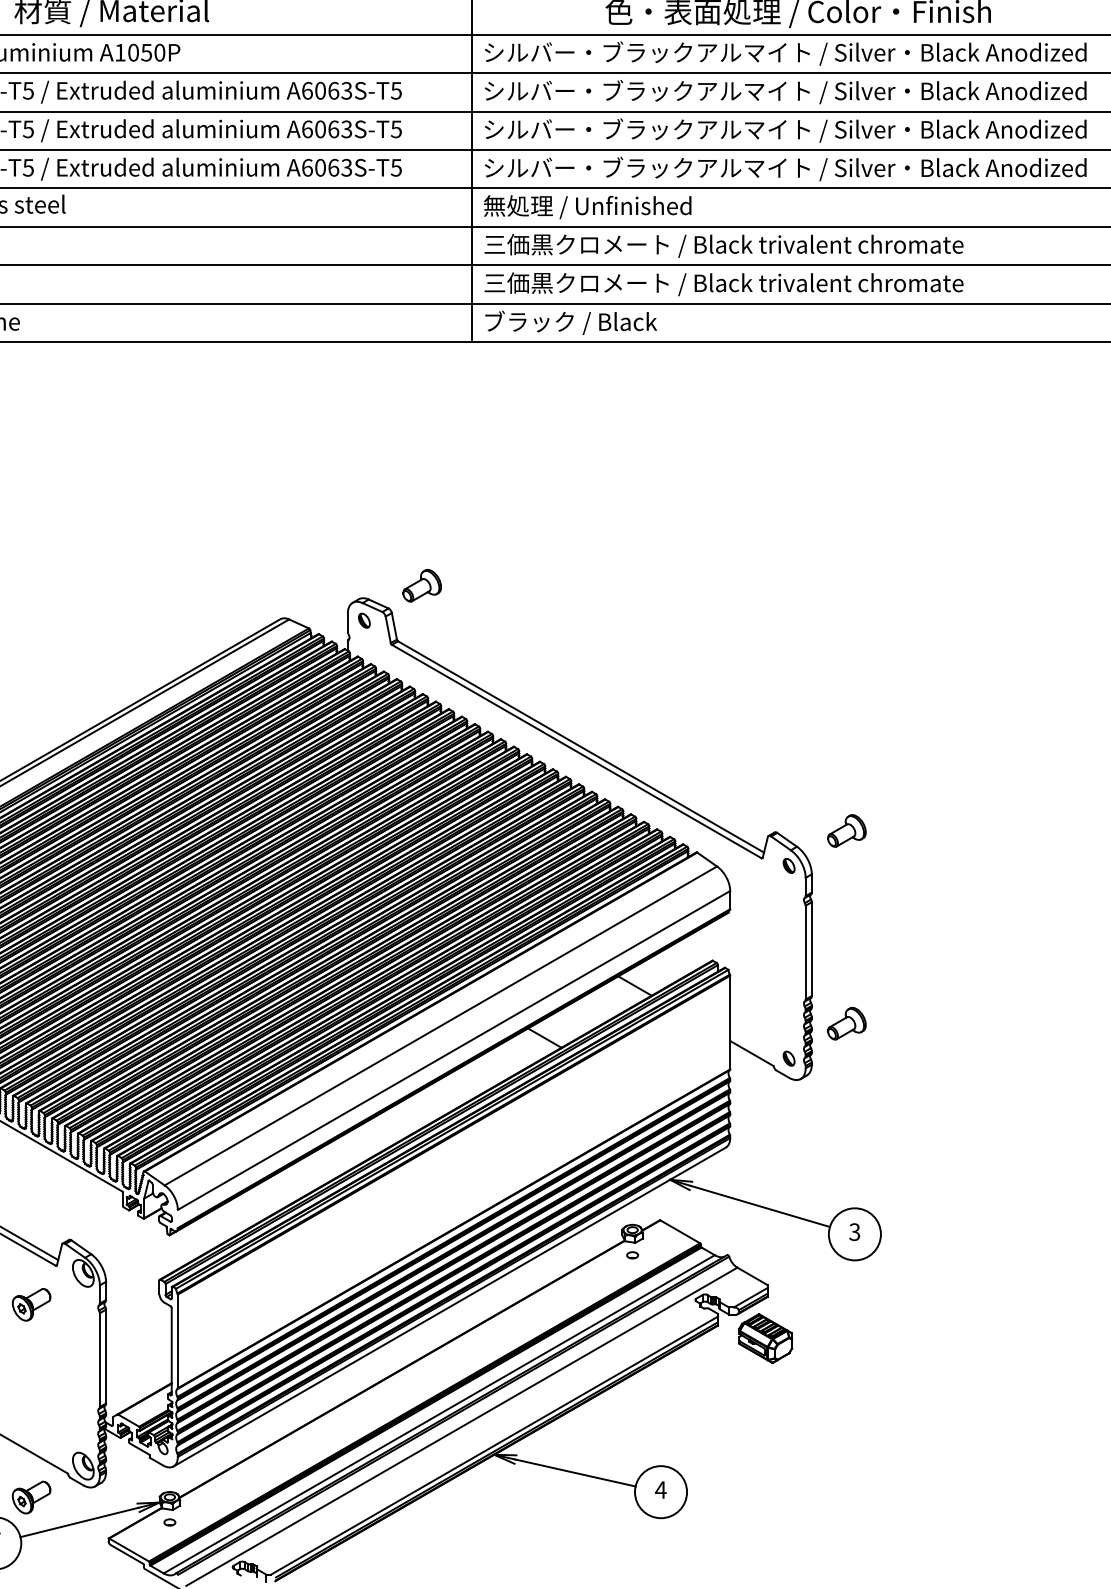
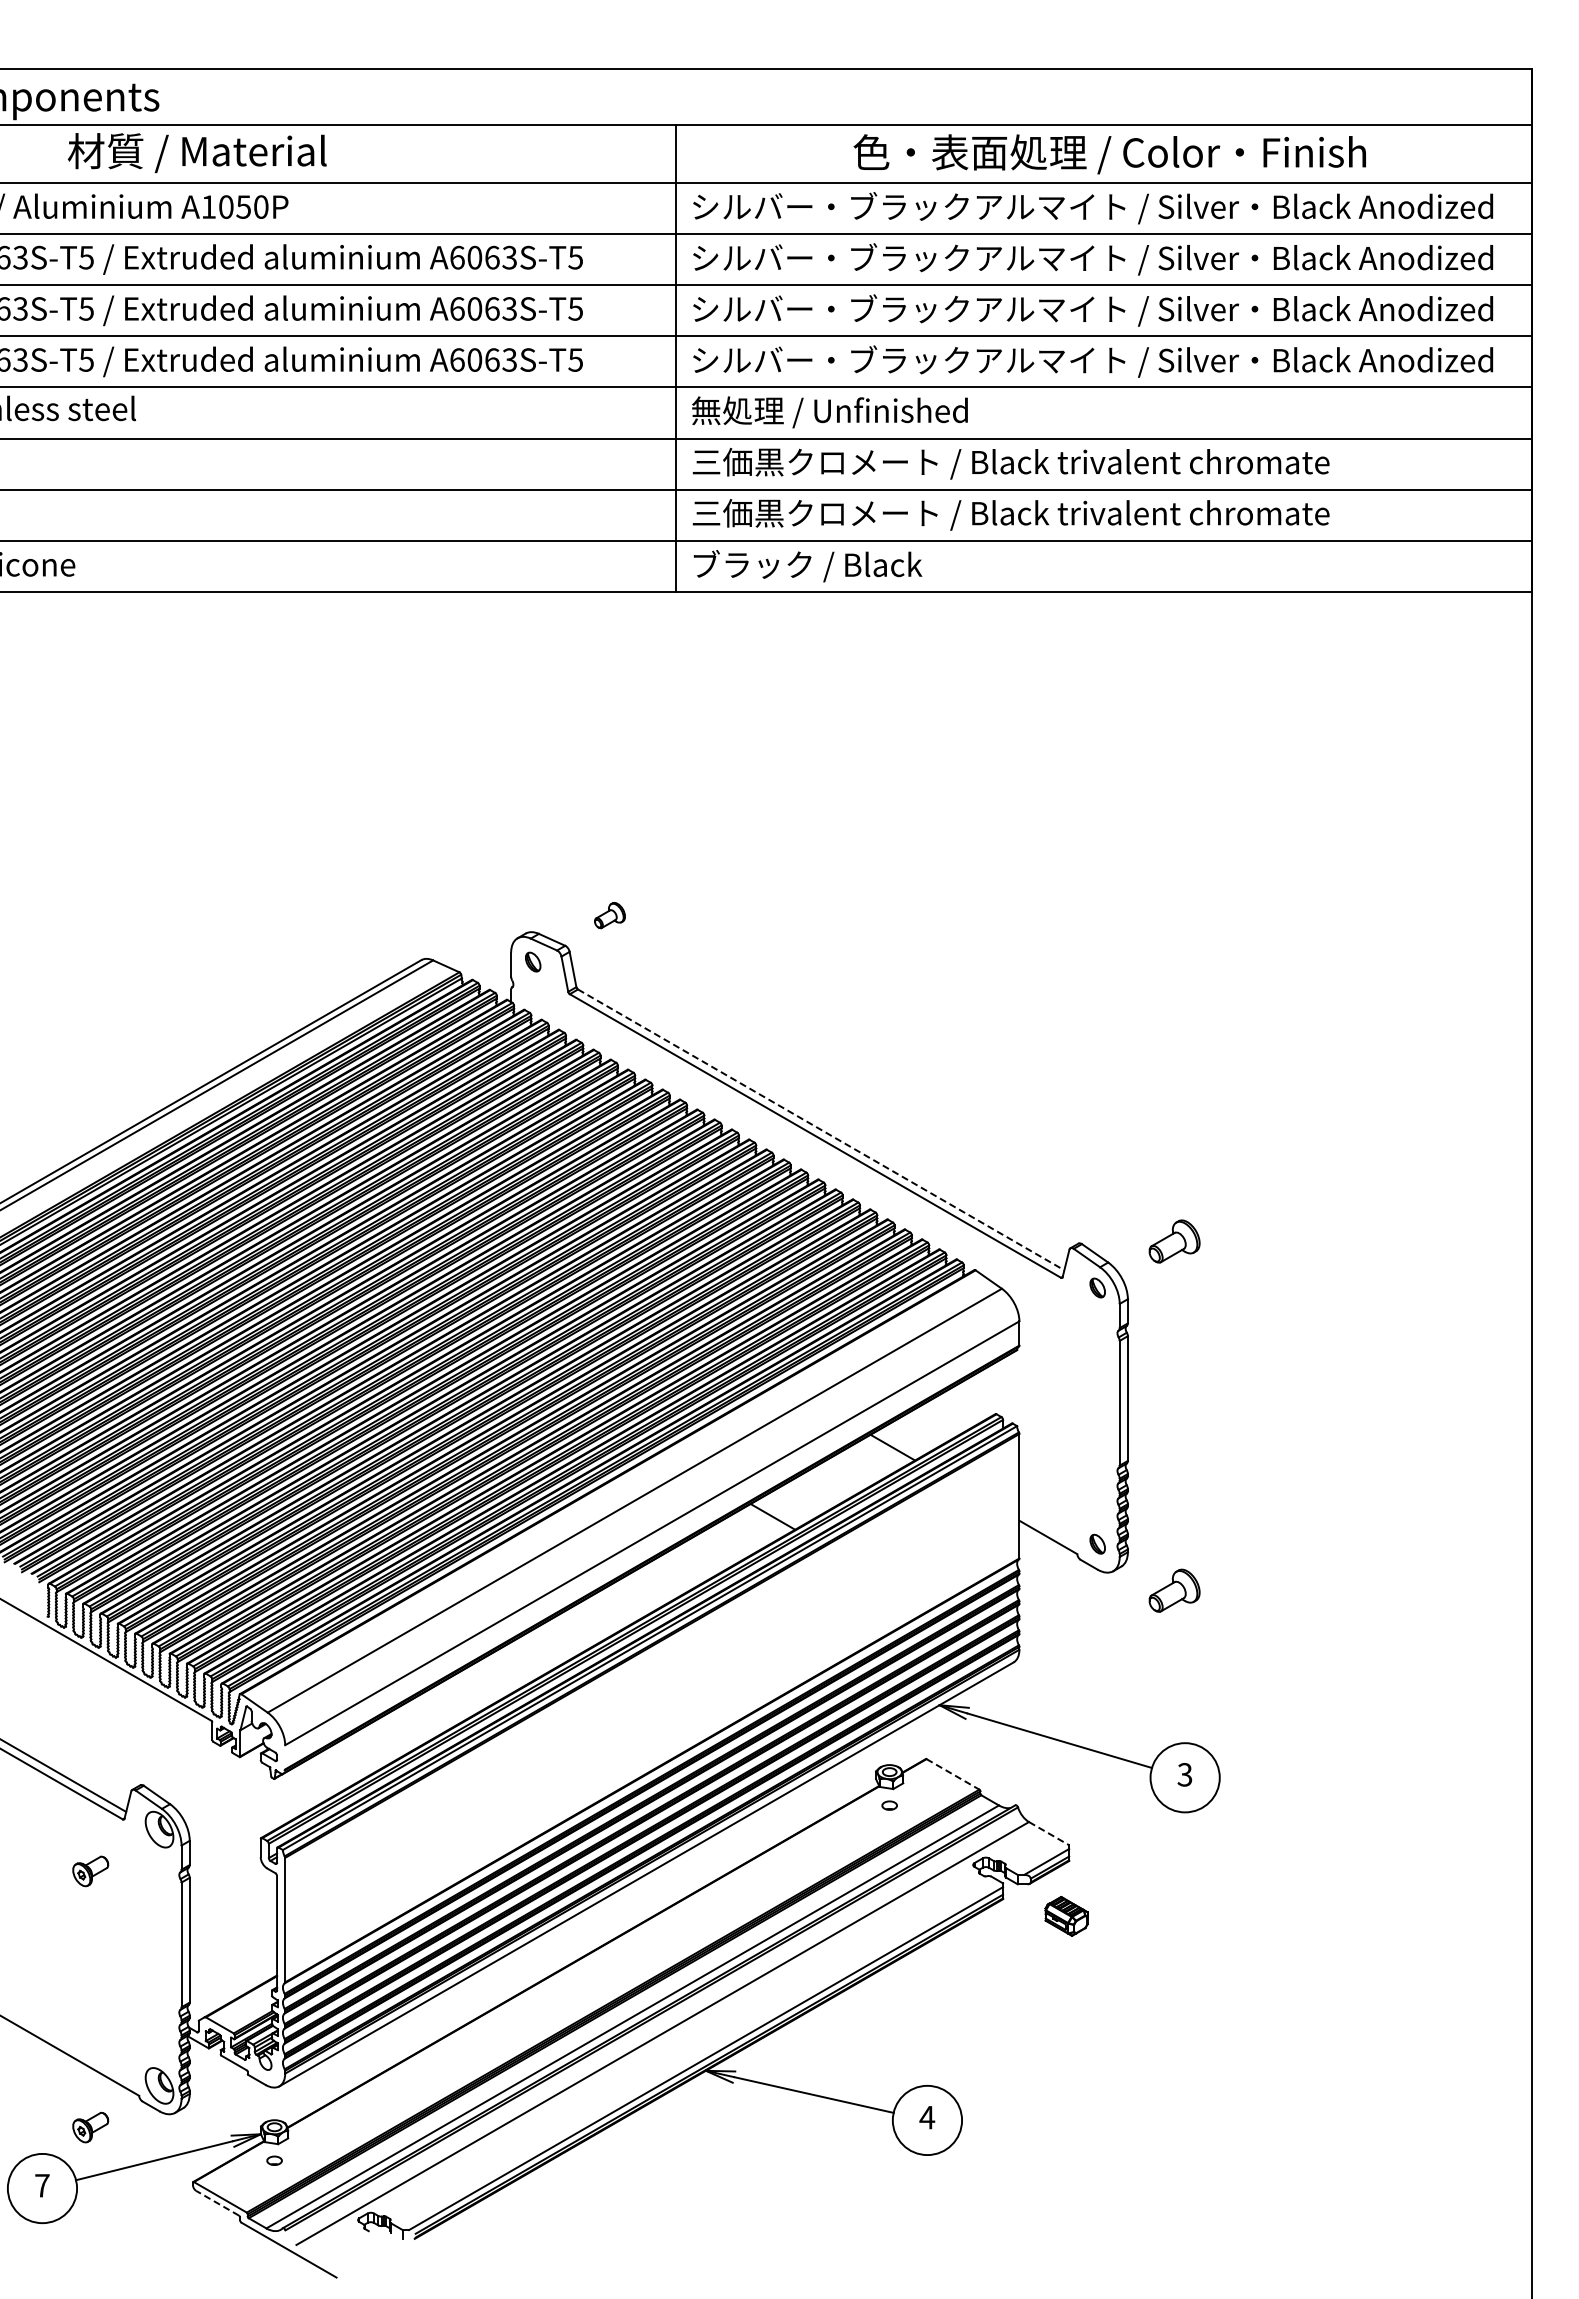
part: (421, 585) -> (609, 915), size x0.6
line: (581, 746) -> (821, 1129), solid -> dashed
part: (846, 1023) -> (1174, 1590), moved
line: (679, 1231) -> (952, 1774), solid -> dashed
line: (752, 1276) -> (1049, 1833), solid -> dashed
part: (31, 1304) -> (90, 1871), size x0.7
part: (765, 1338) -> (1066, 1916), size x0.6
part: (31, 1497) -> (90, 2127), size x0.7
line: (126, 1554) -> (217, 2203), solid -> dashed

